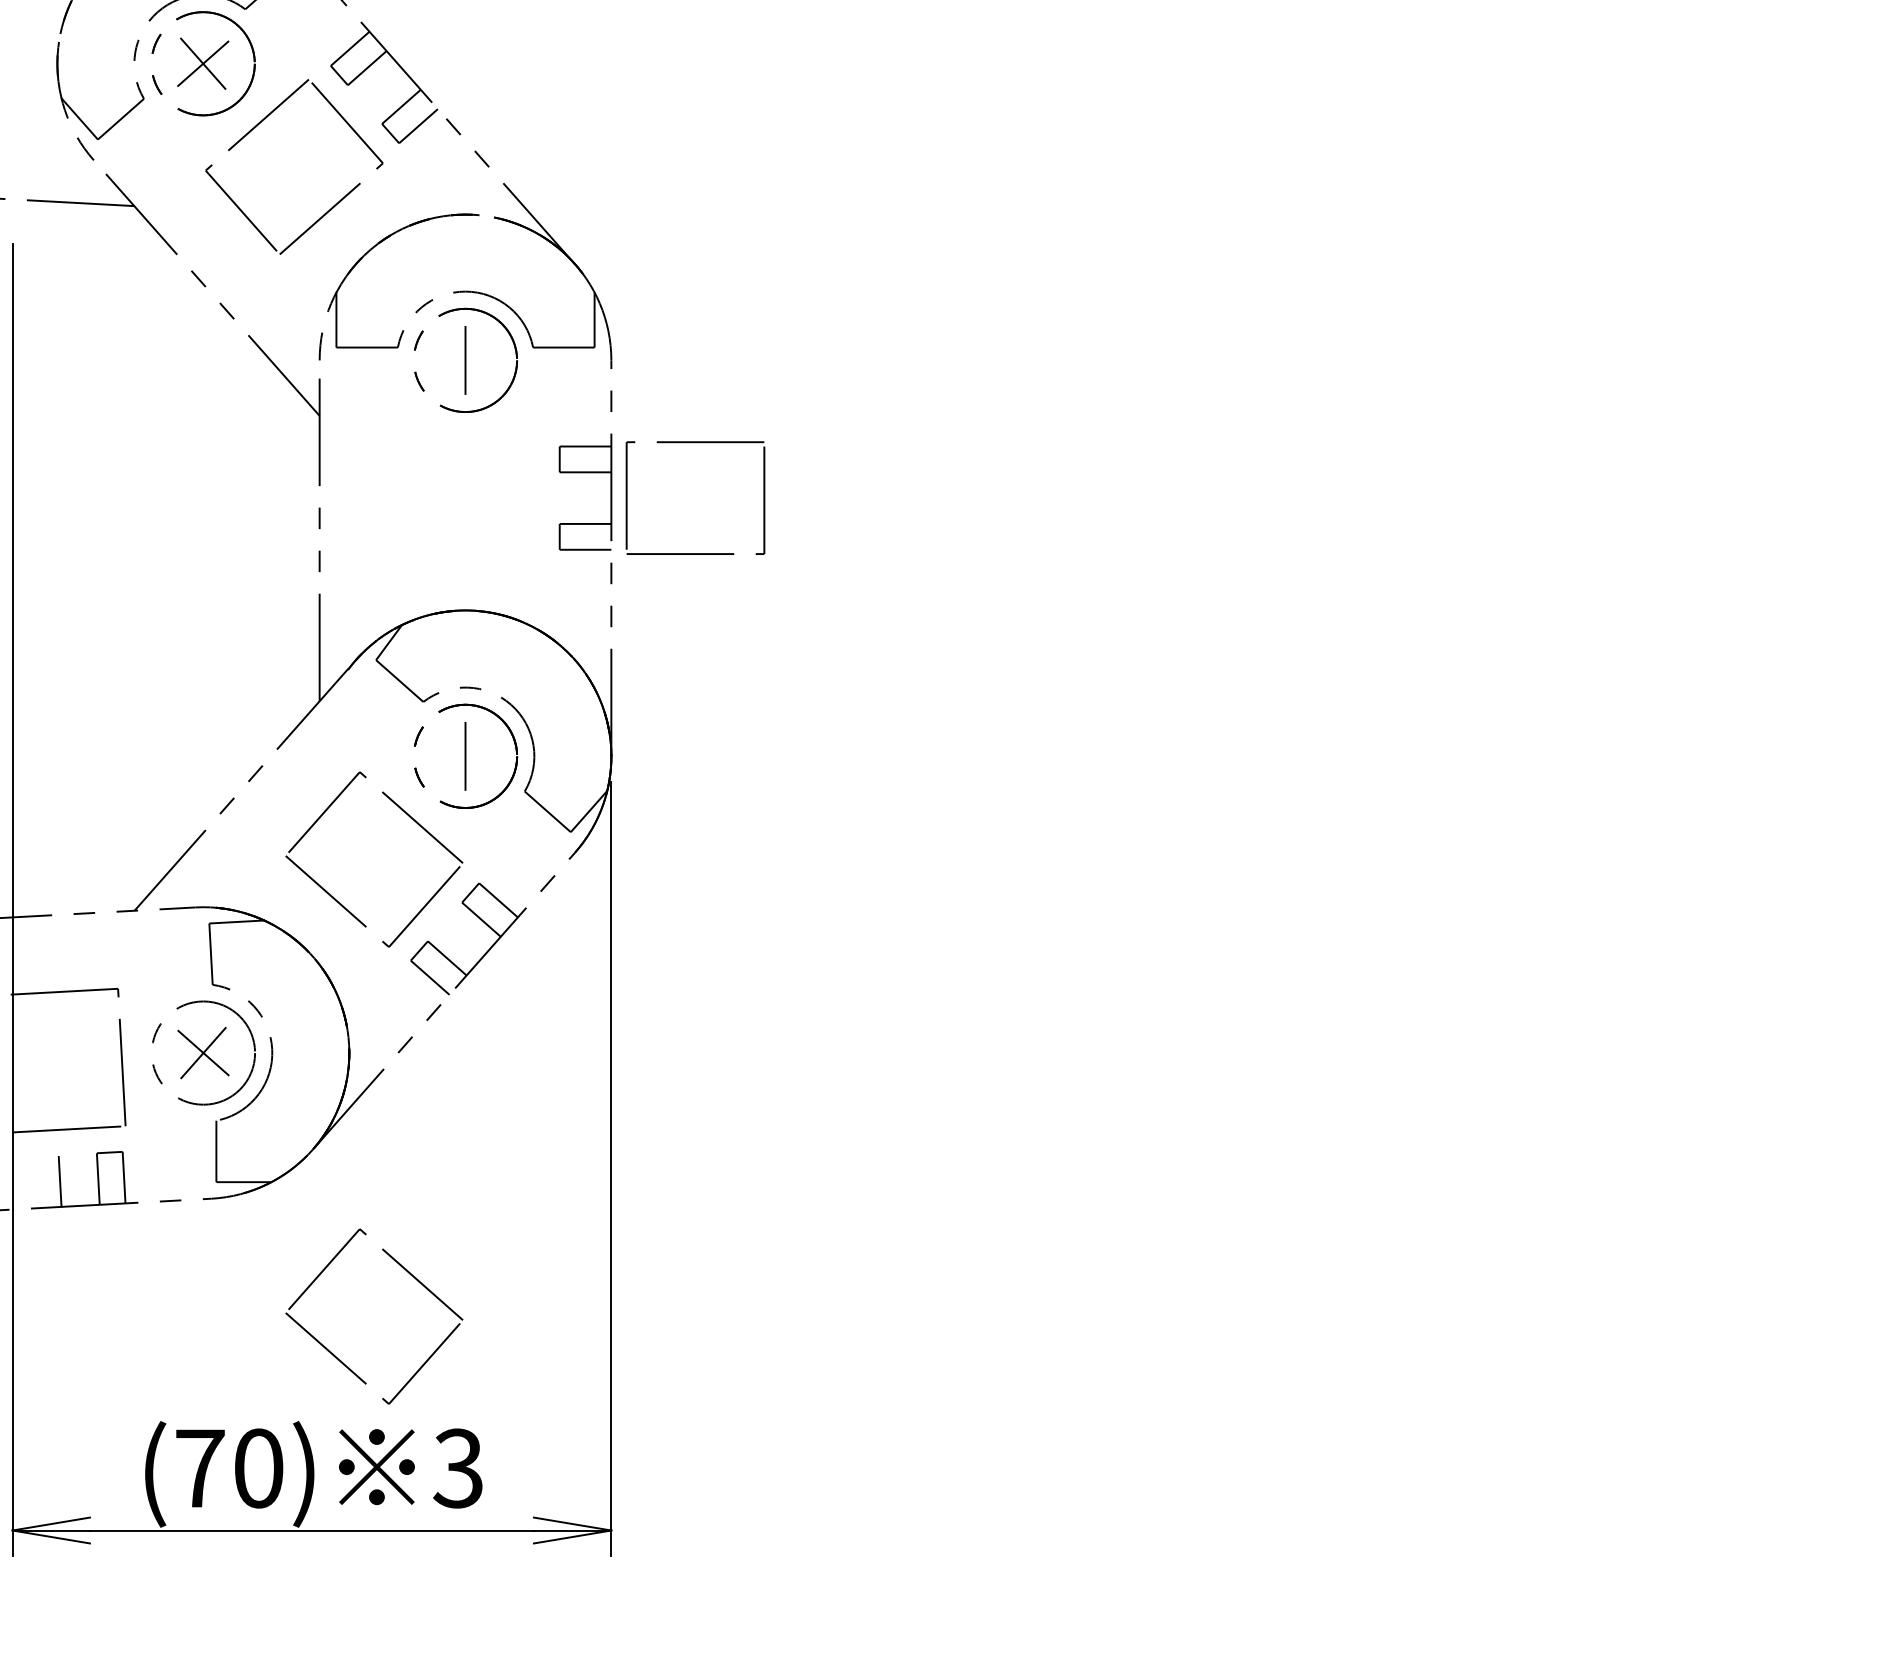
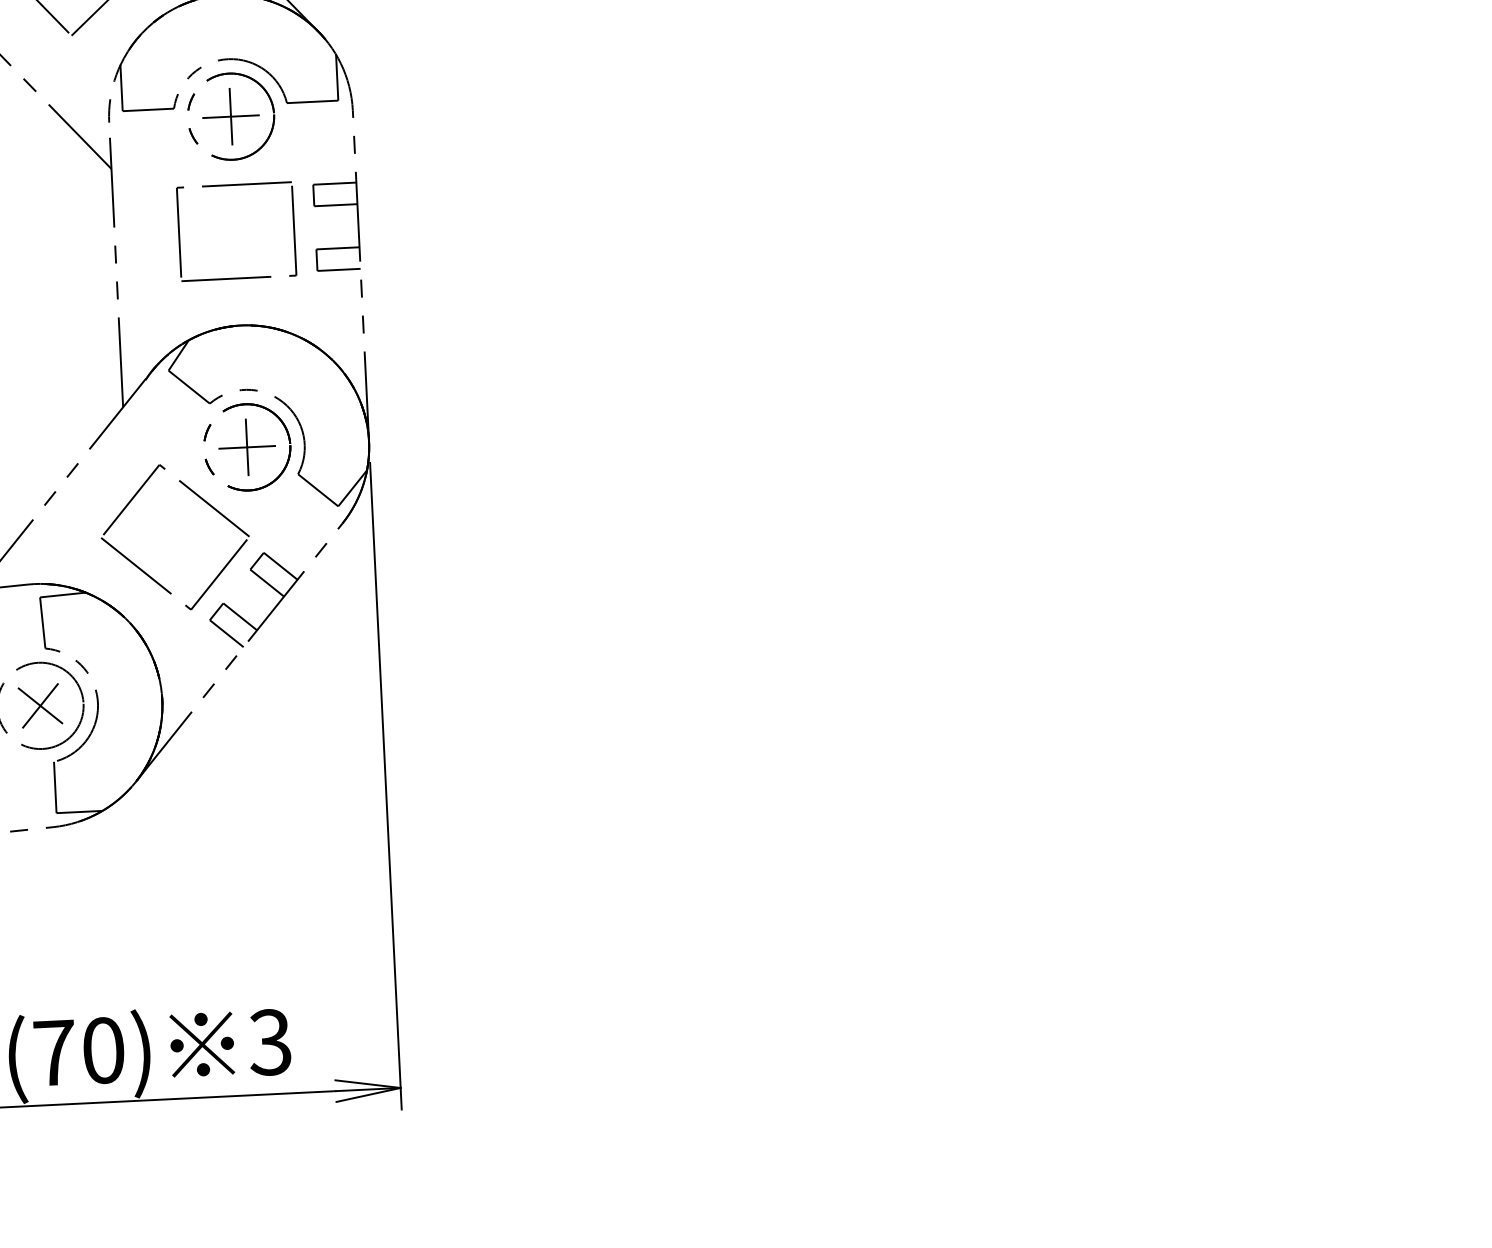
line: (465, 360) -> (231, 116), added
part: (695, 443) -> (234, 186), moved
line: (465, 756) -> (247, 447), added
part: (410, 1275) -> (222, 883), removed

